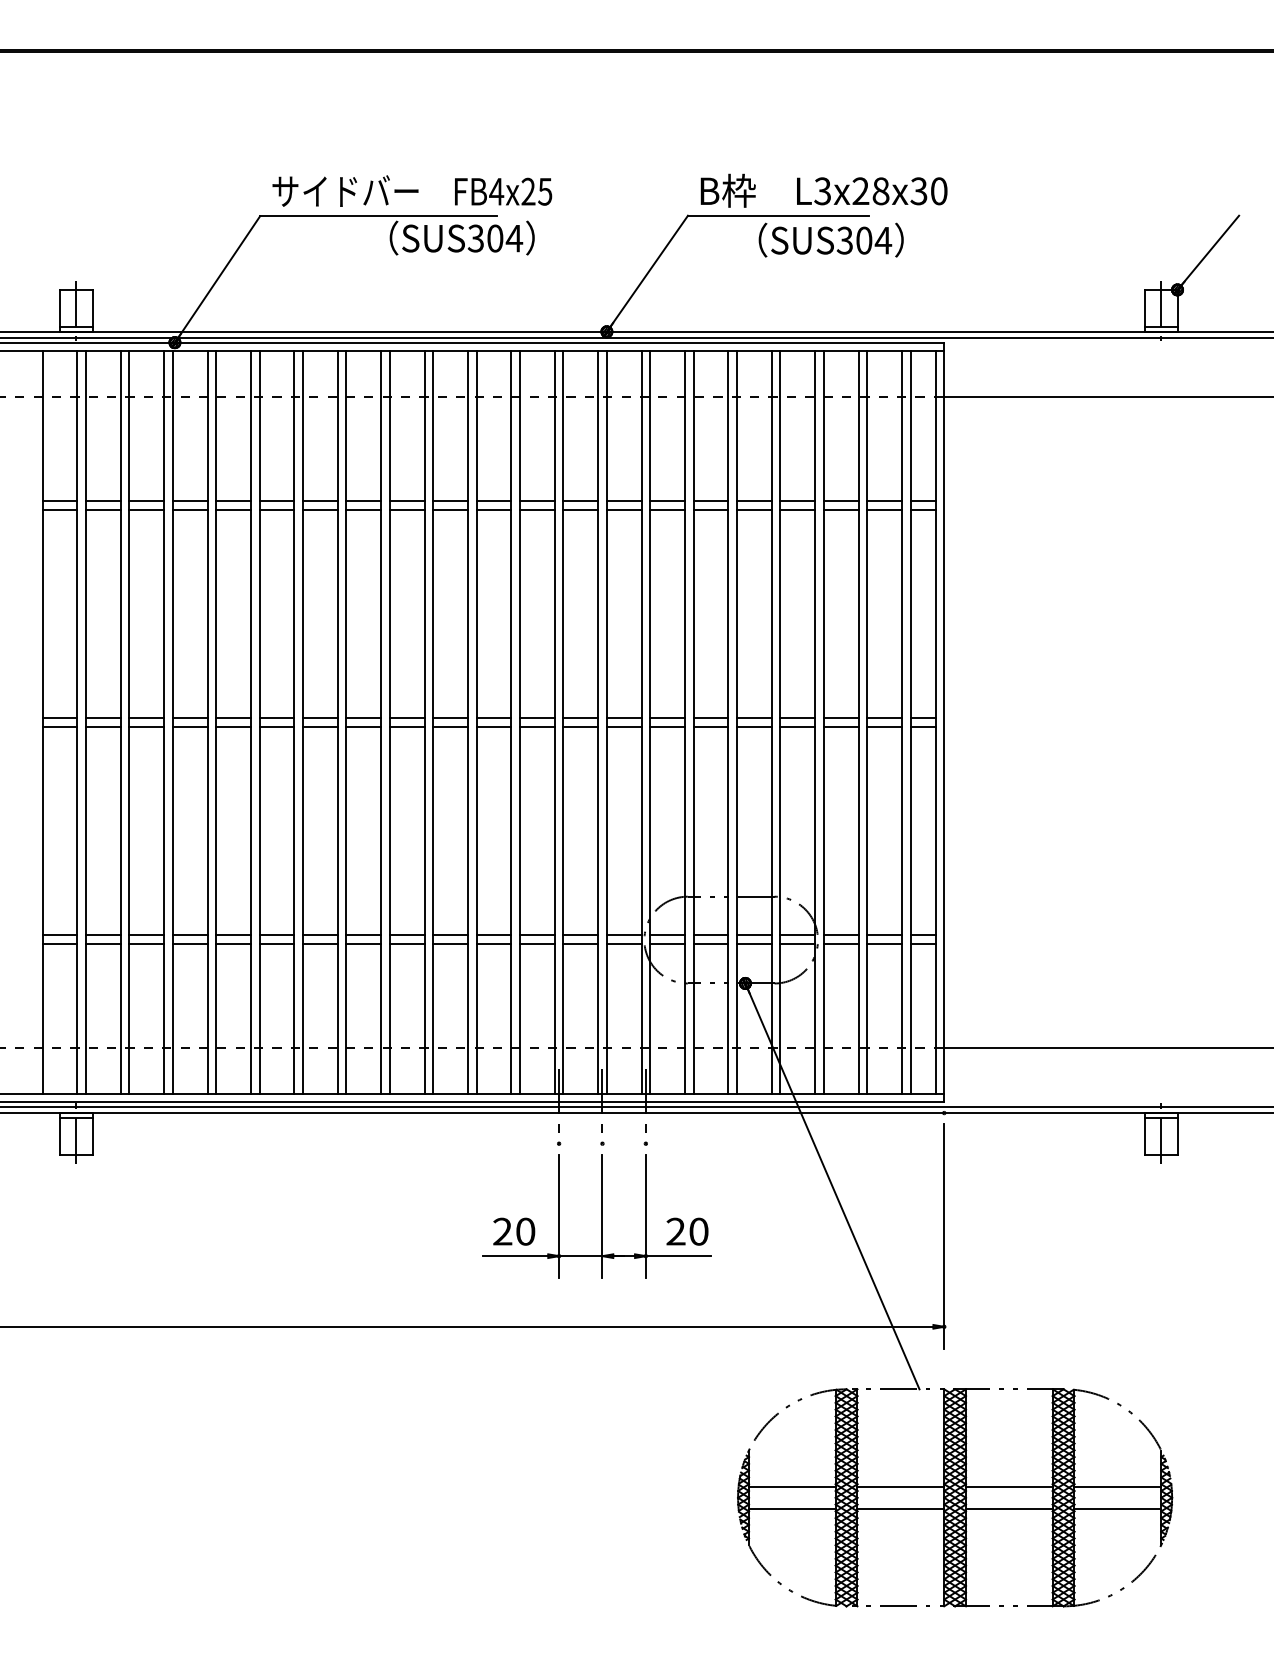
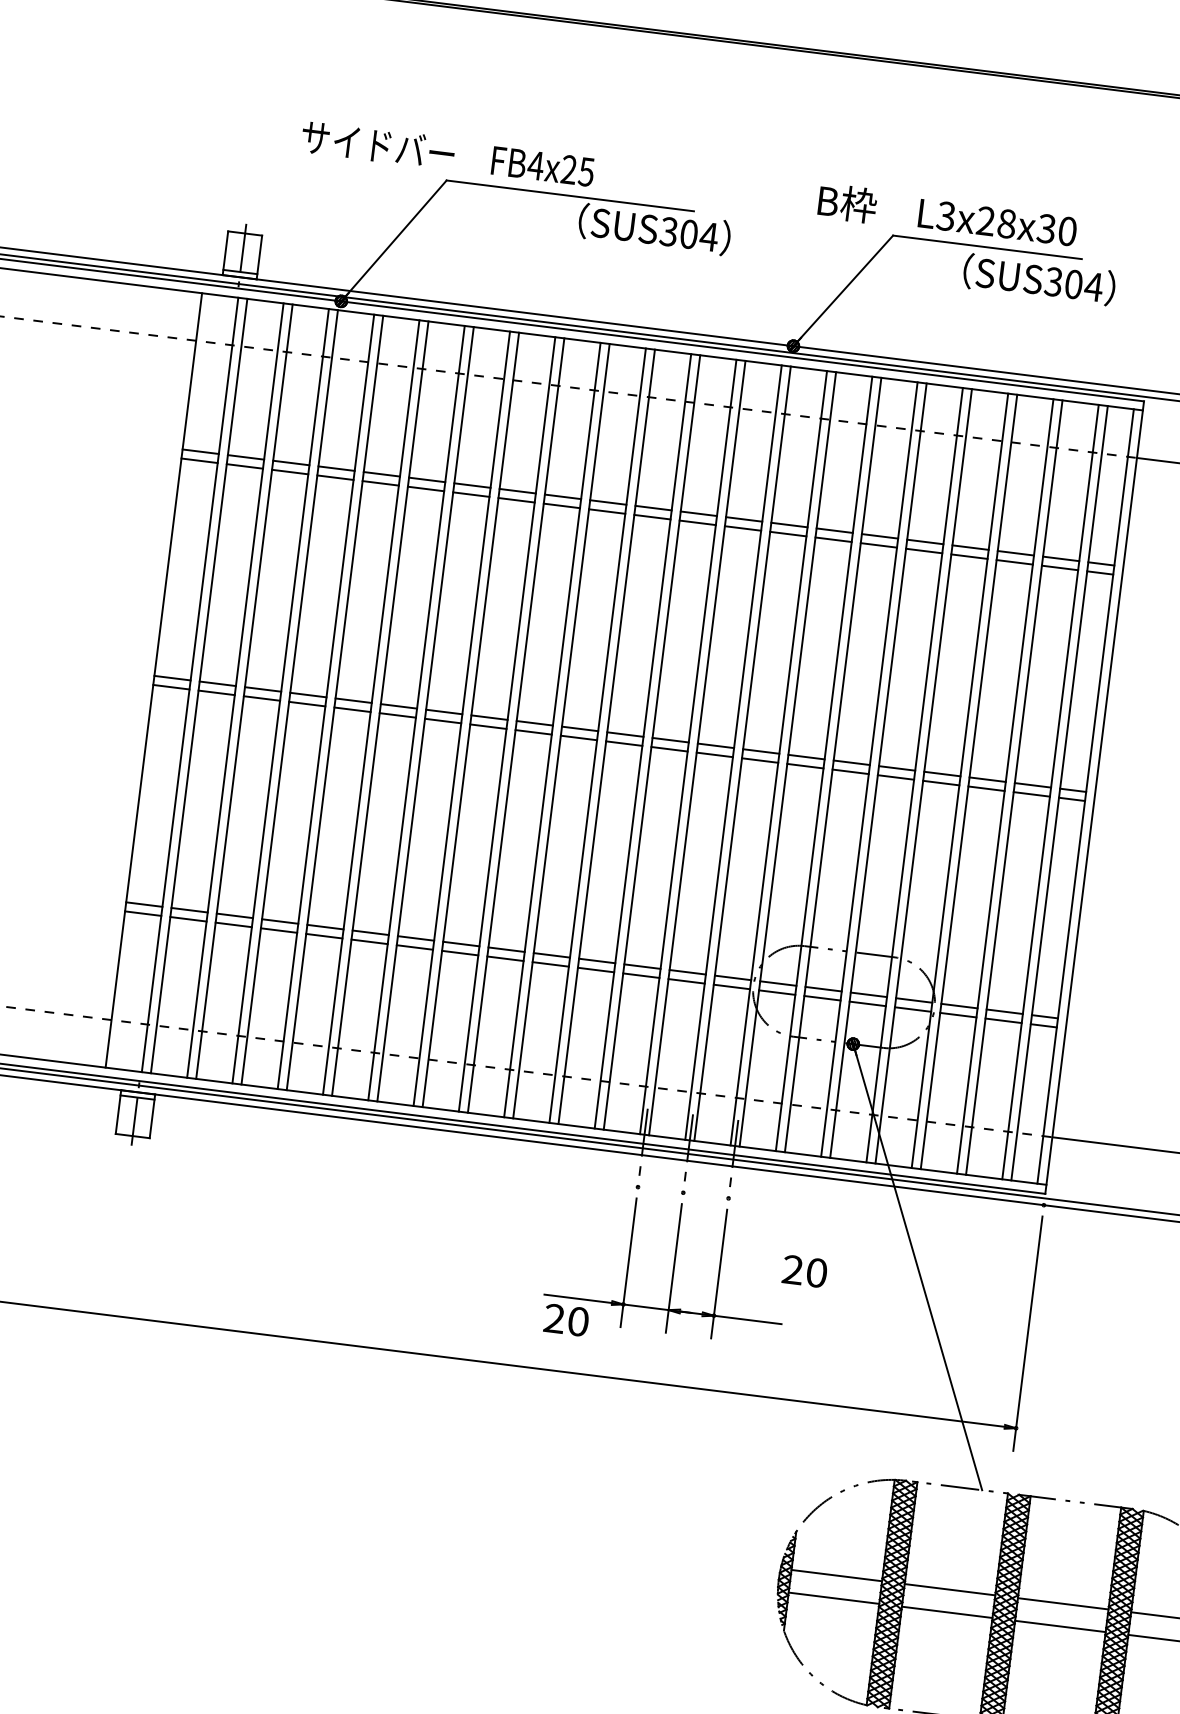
text: (412, 190) -> (448, 153), moved
text: (823, 190) -> (947, 215), moved
text: (514, 1231) -> (566, 1320), moved
text: (687, 1231) -> (804, 1271), moved

